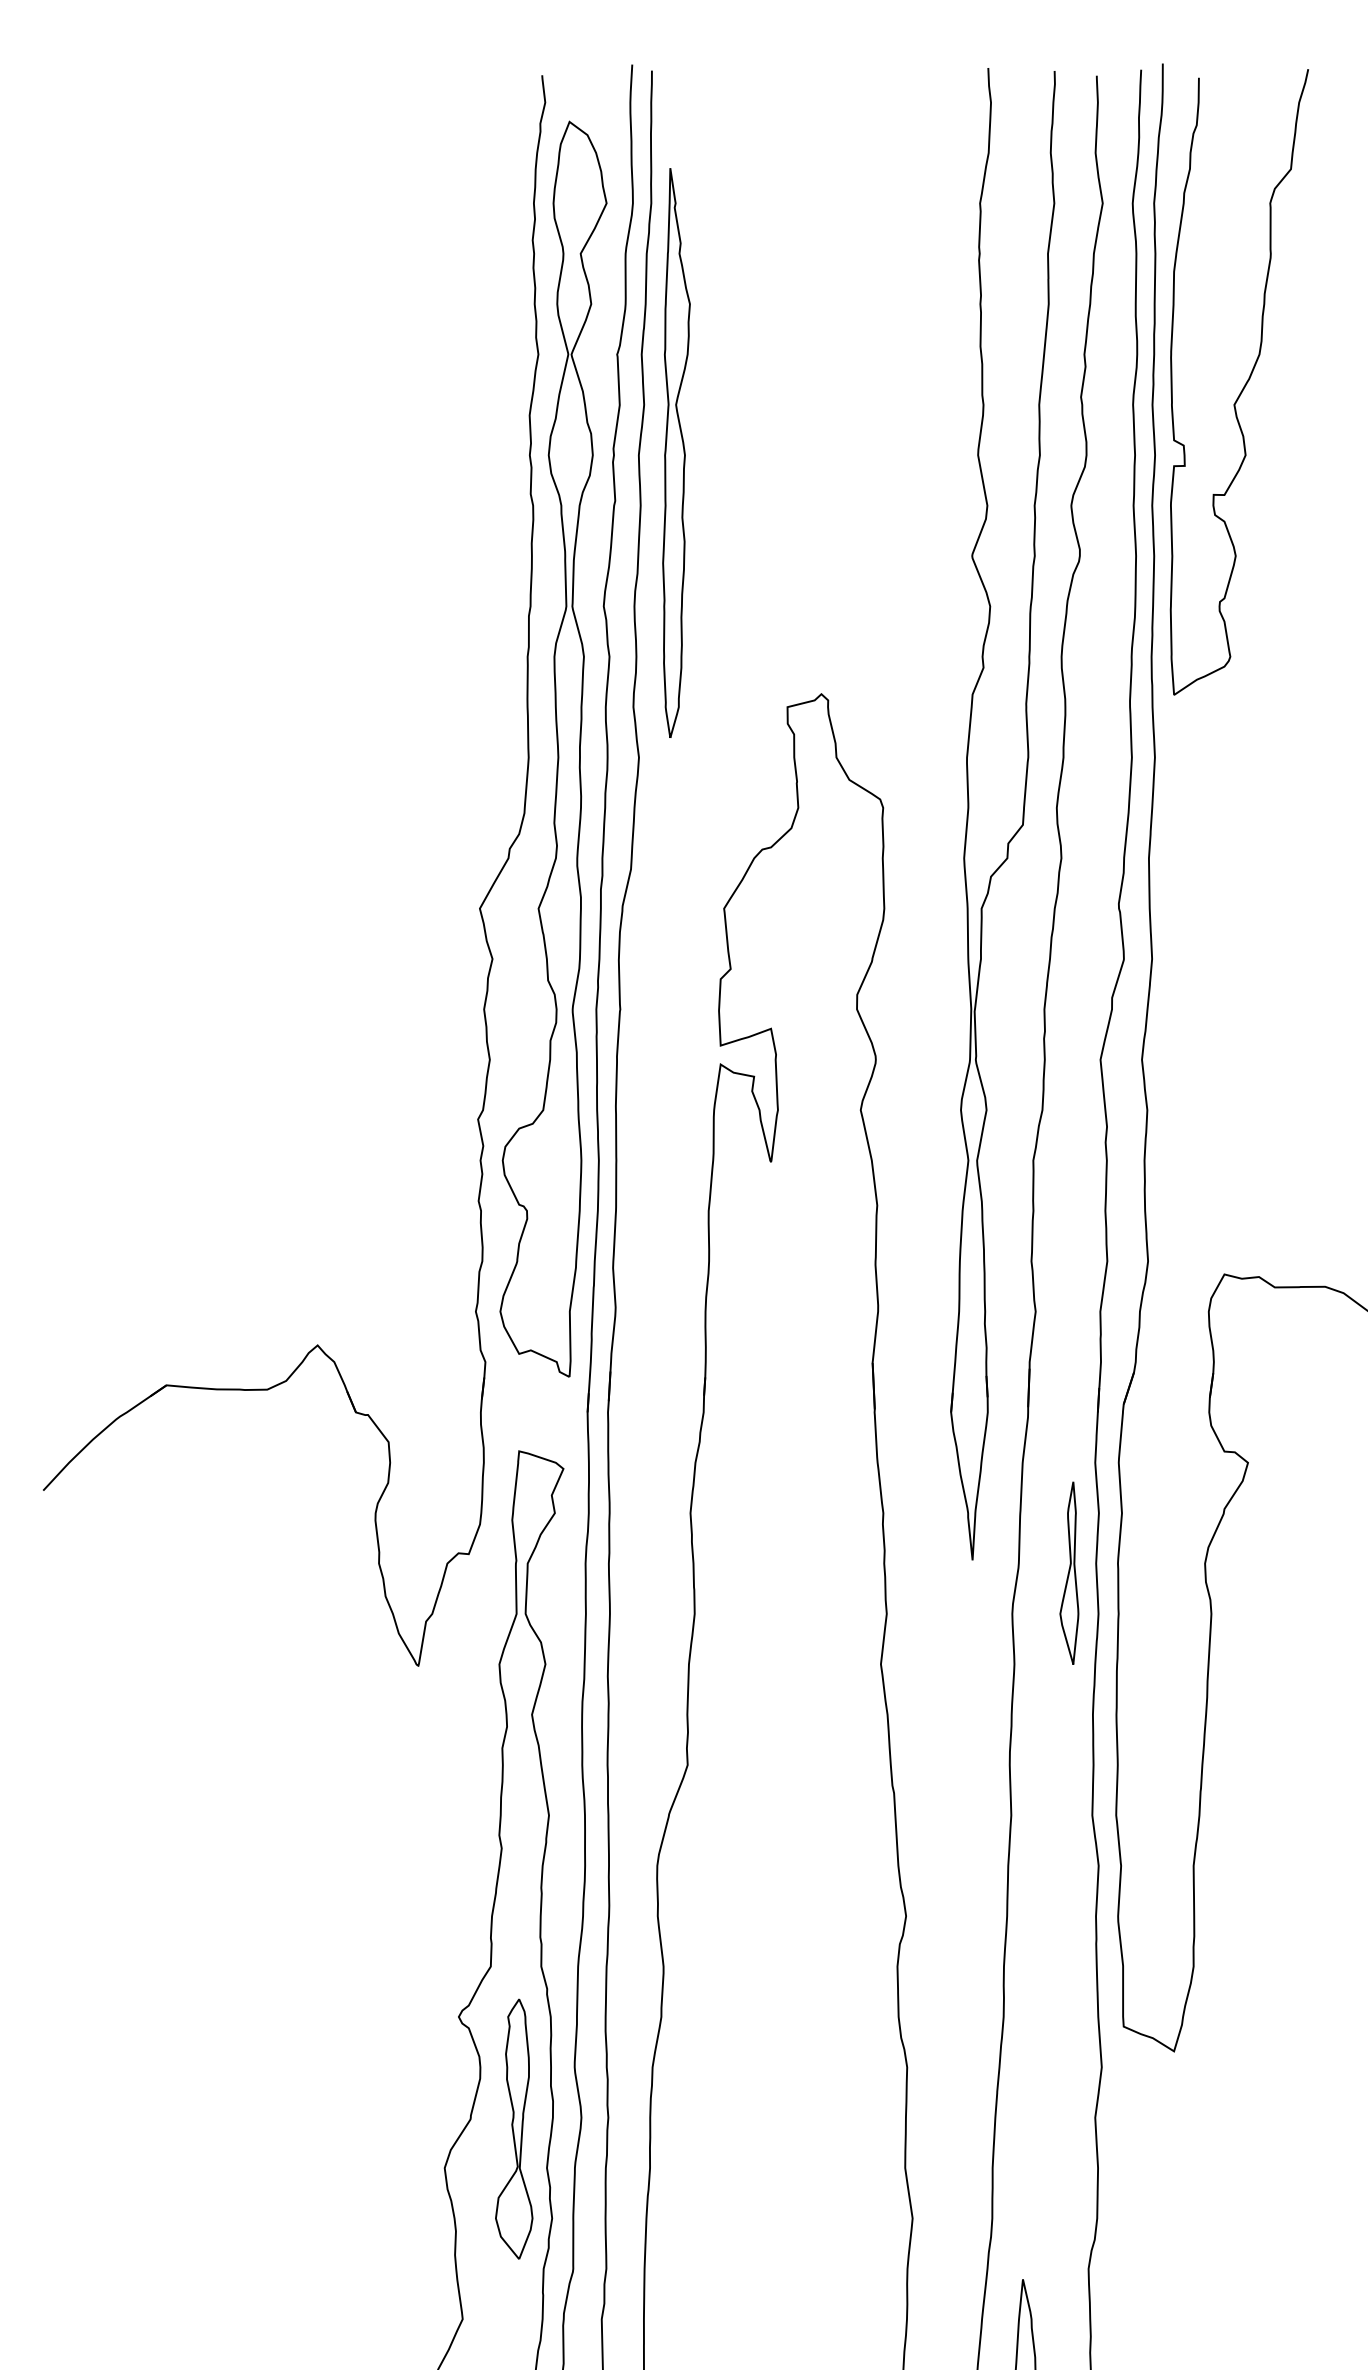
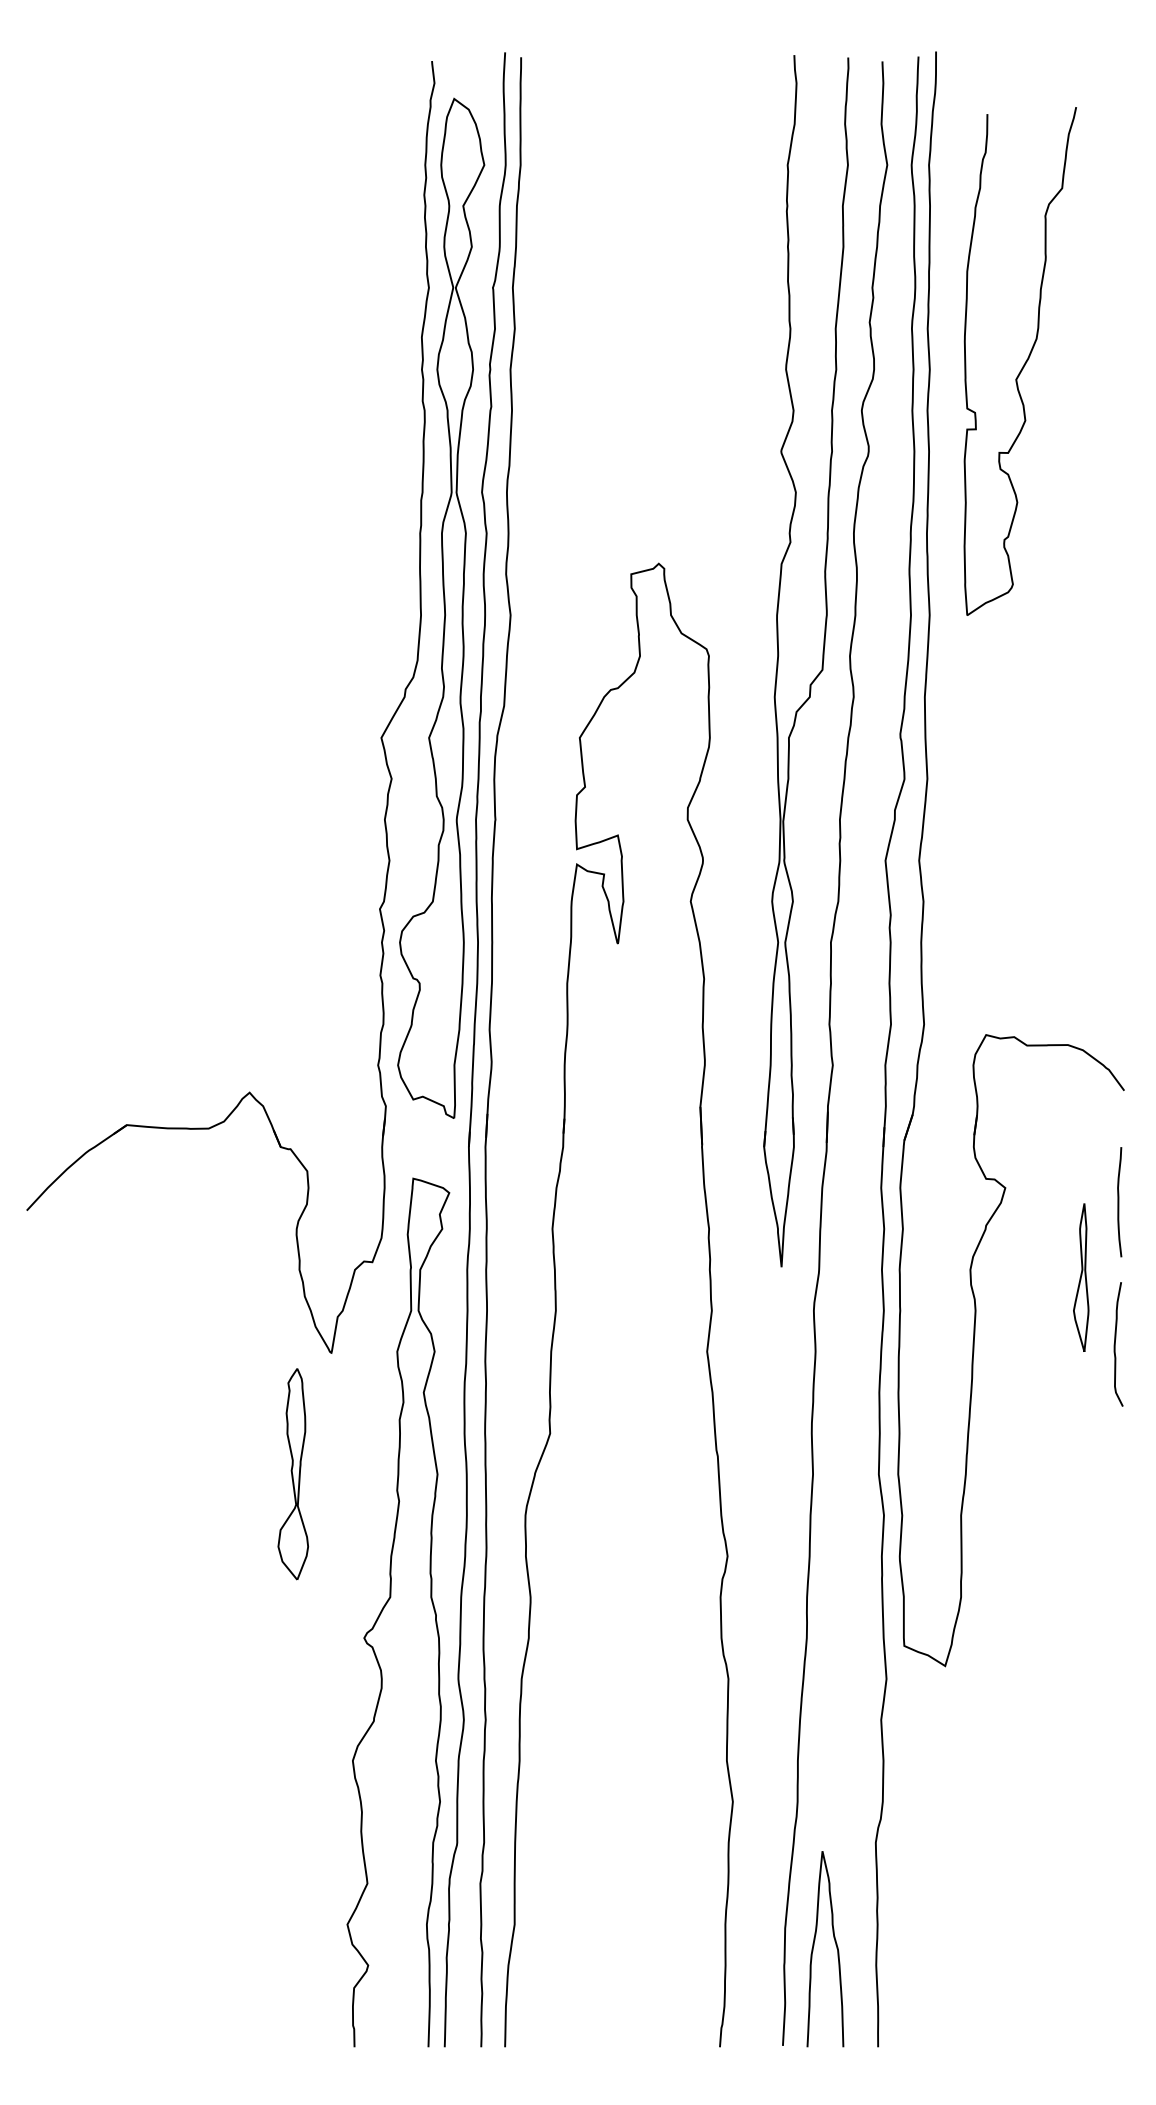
curve: (1243, 386) -> (1023, 364), moved
part: (675, 452) -> (540, 367), removed
part: (1069, 1572) -> (1081, 1277), moved
part: (513, 2129) -> (292, 1474), moved

